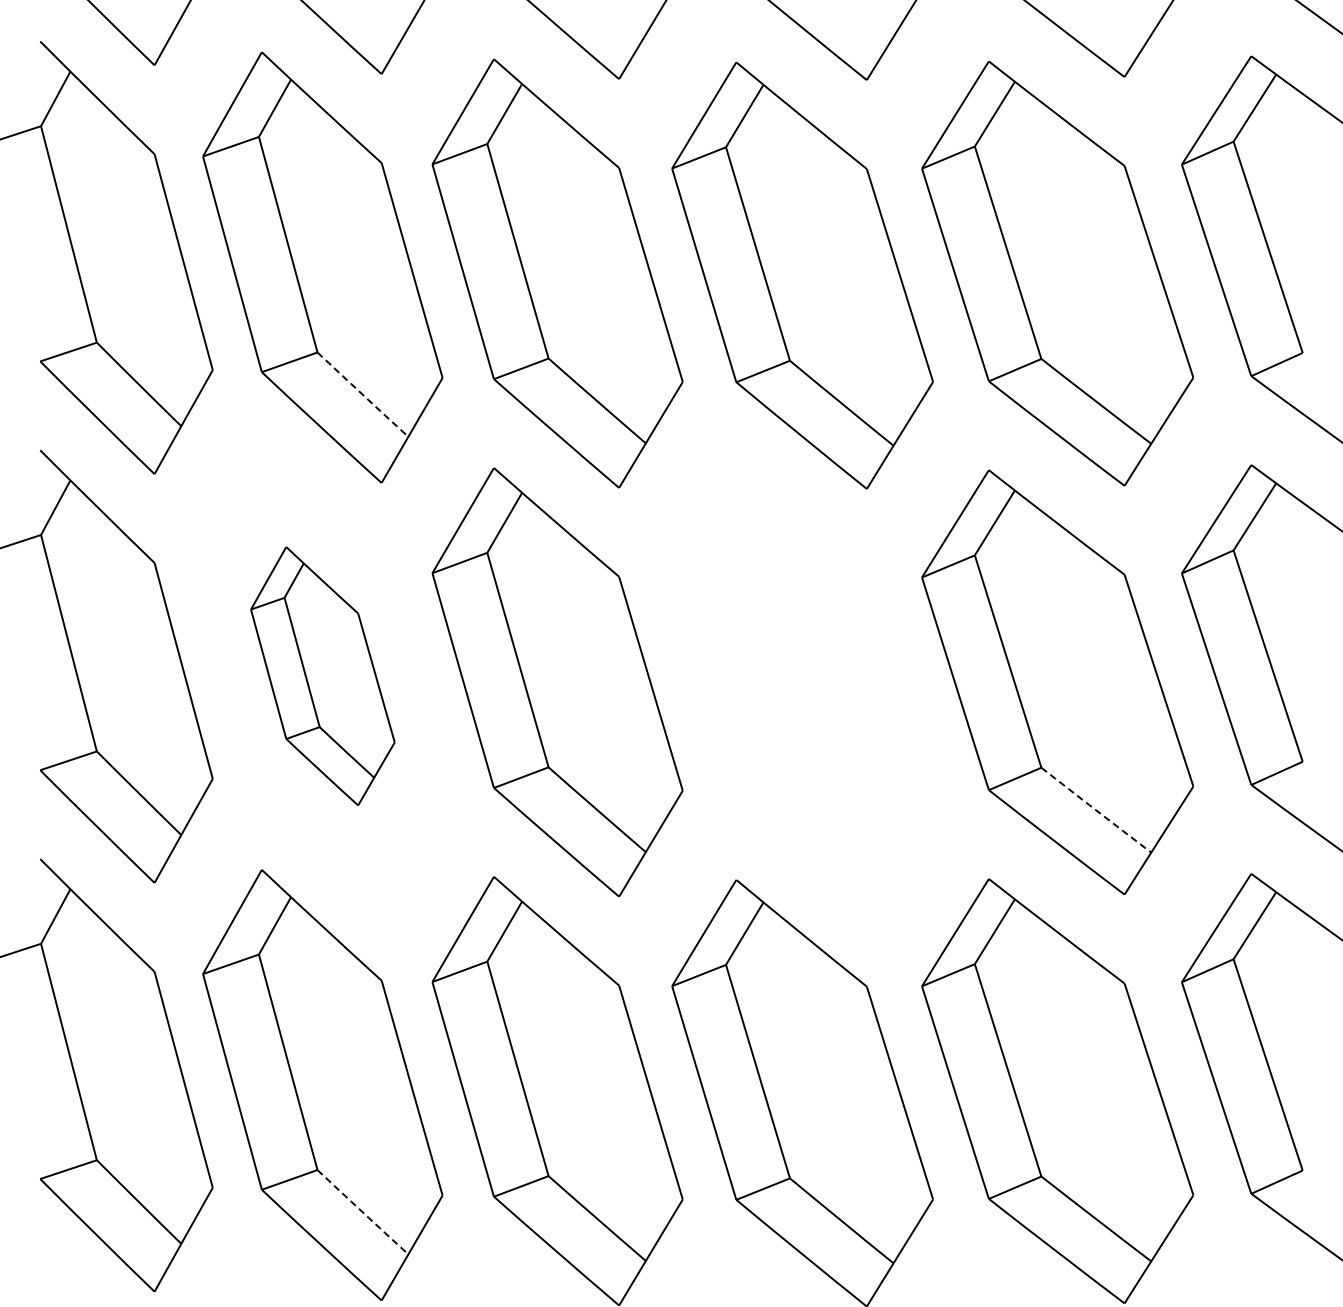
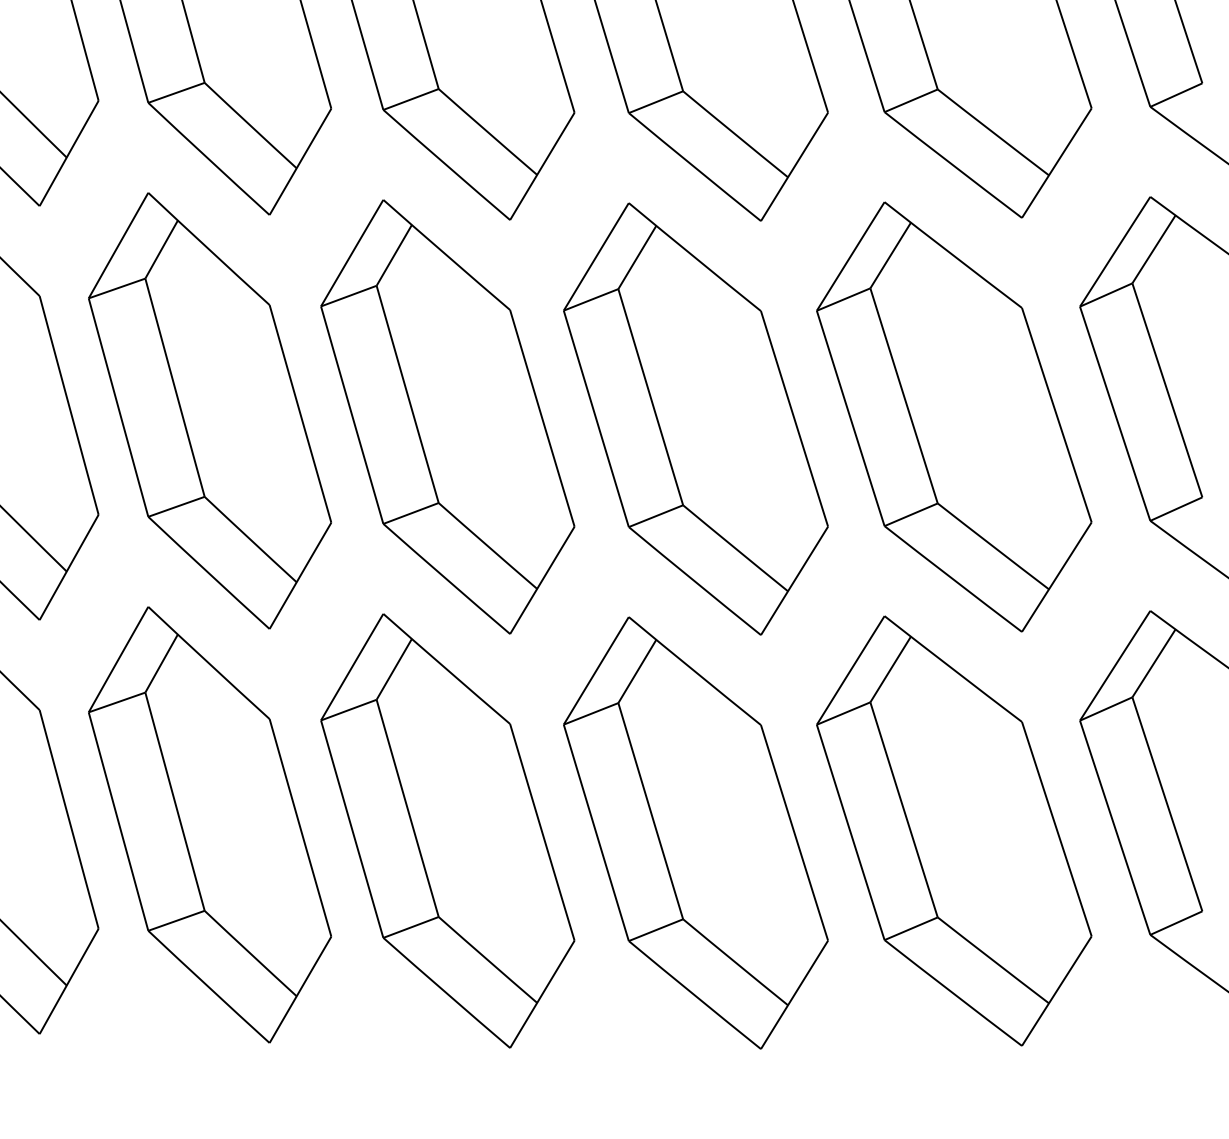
arc: (362, 394) -> (250, 125), dashed -> solid
part: (322, 675) -> (209, 410), size x1.67
part: (802, 684) -> (695, 419), added
arc: (1096, 810) -> (993, 546), dashed -> solid
arc: (362, 1212) -> (250, 953), dashed -> solid

